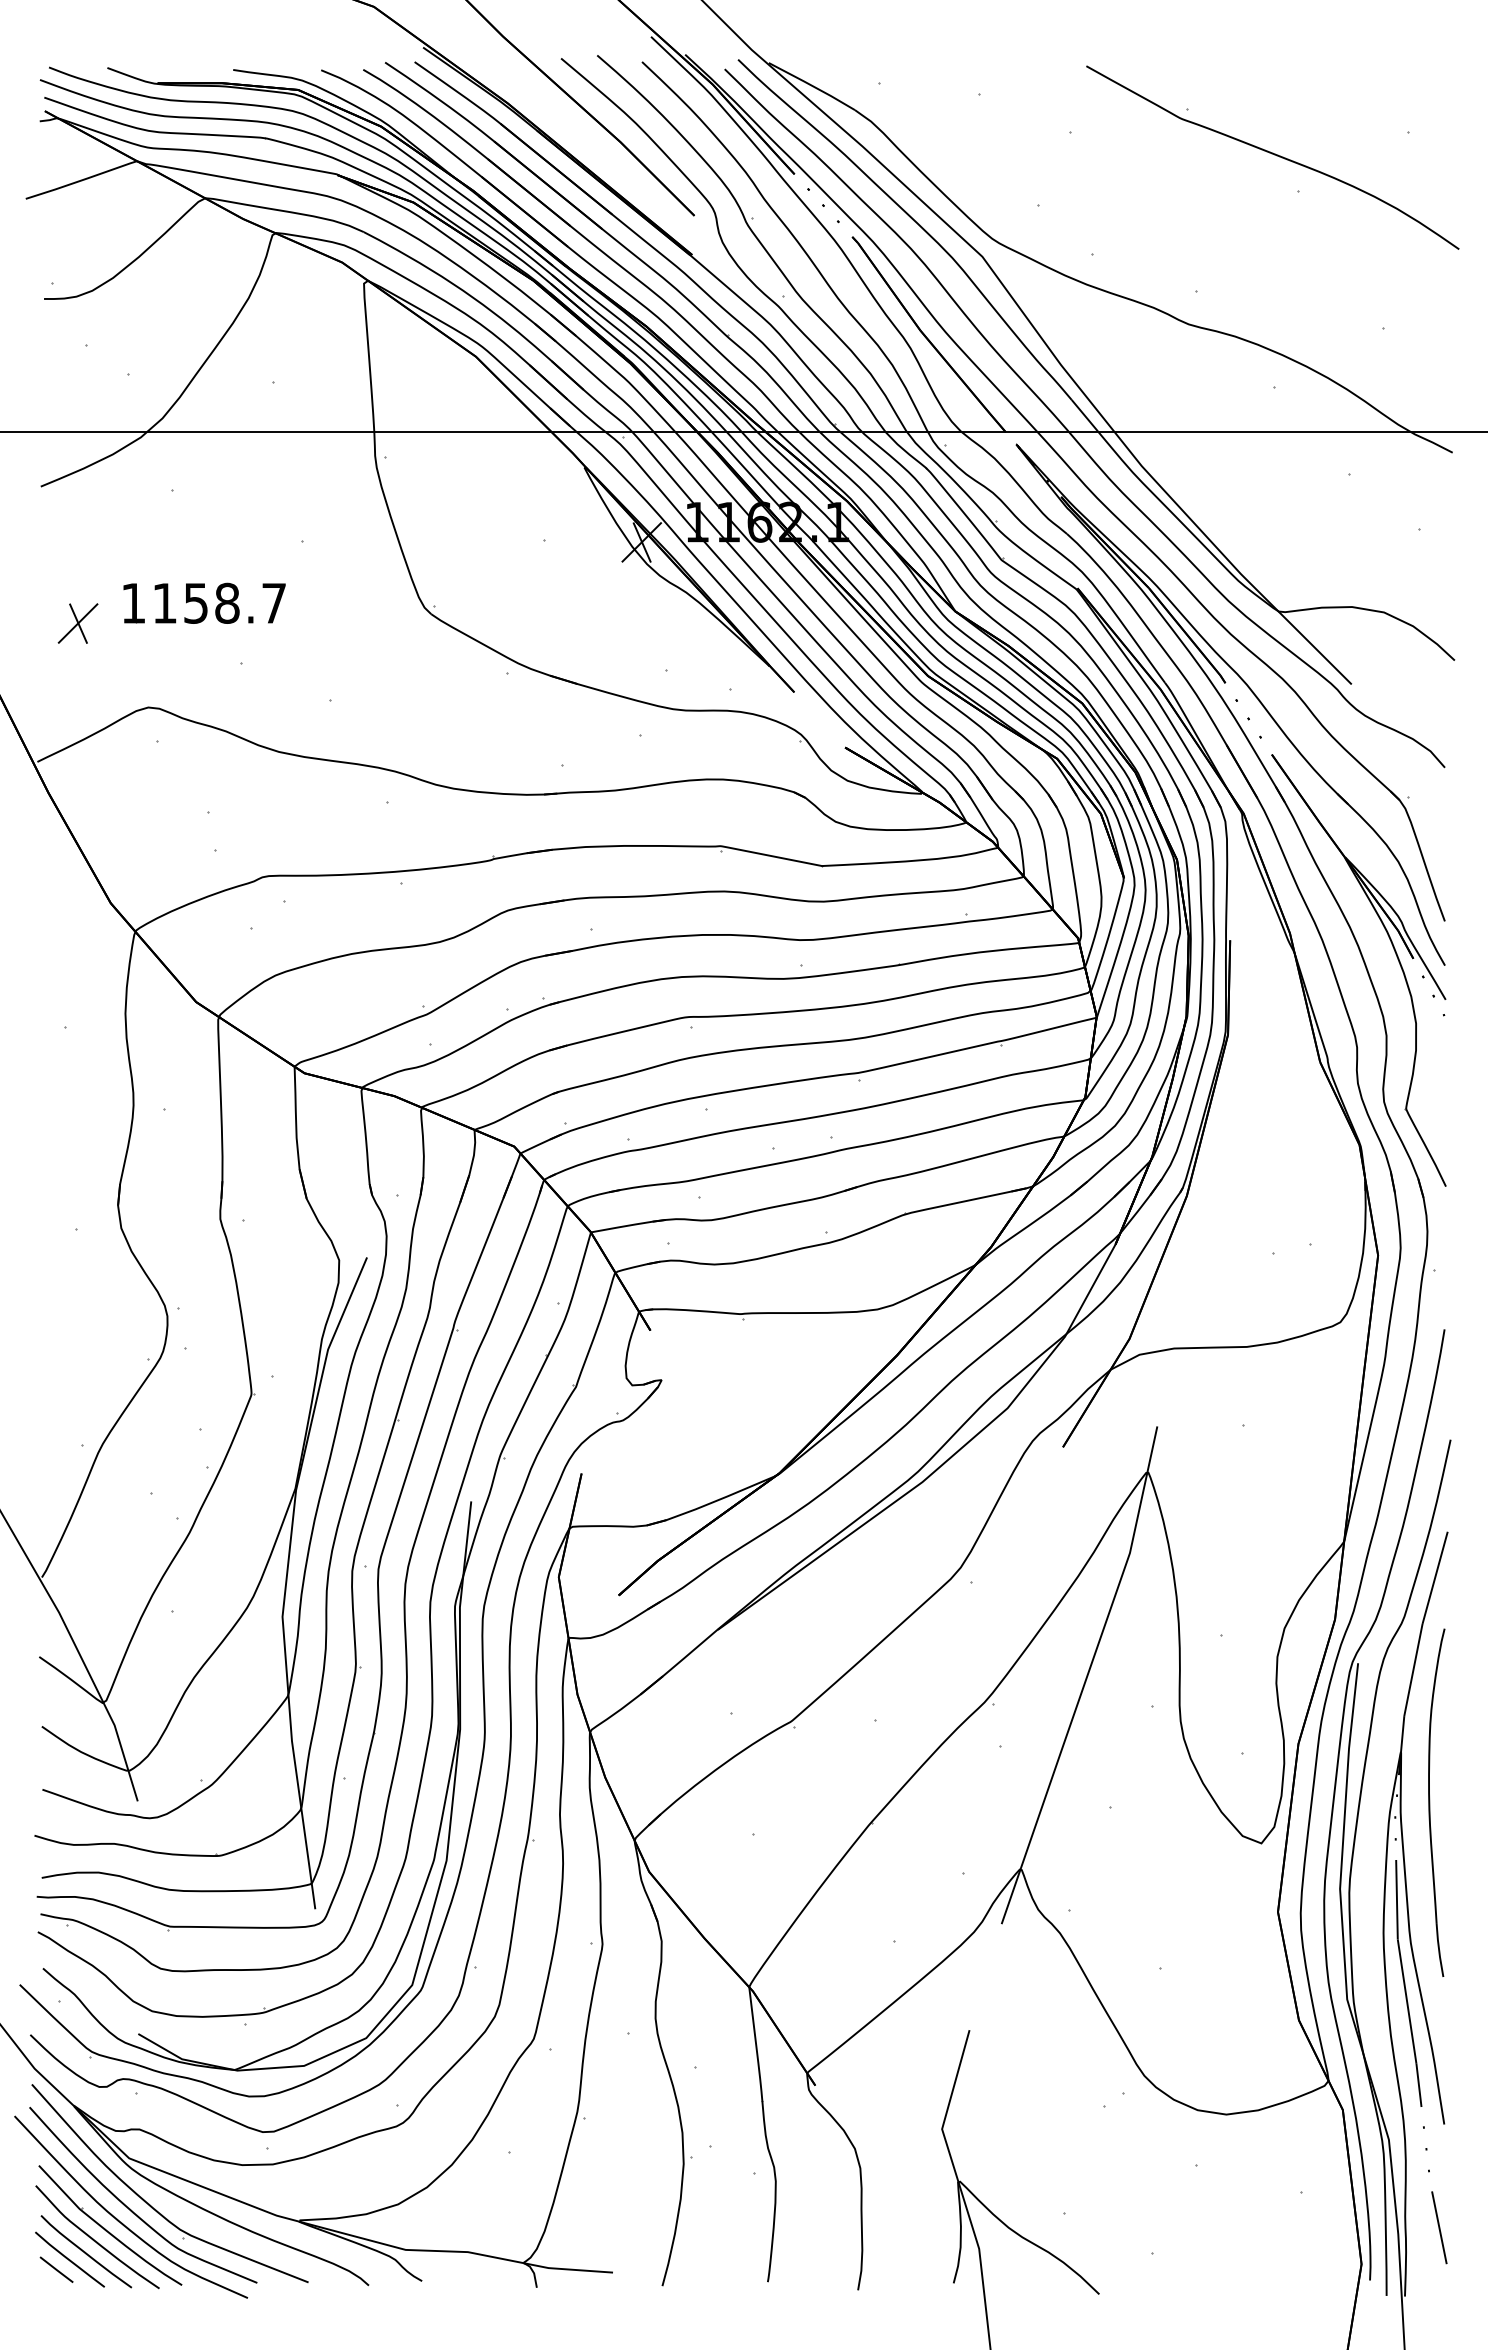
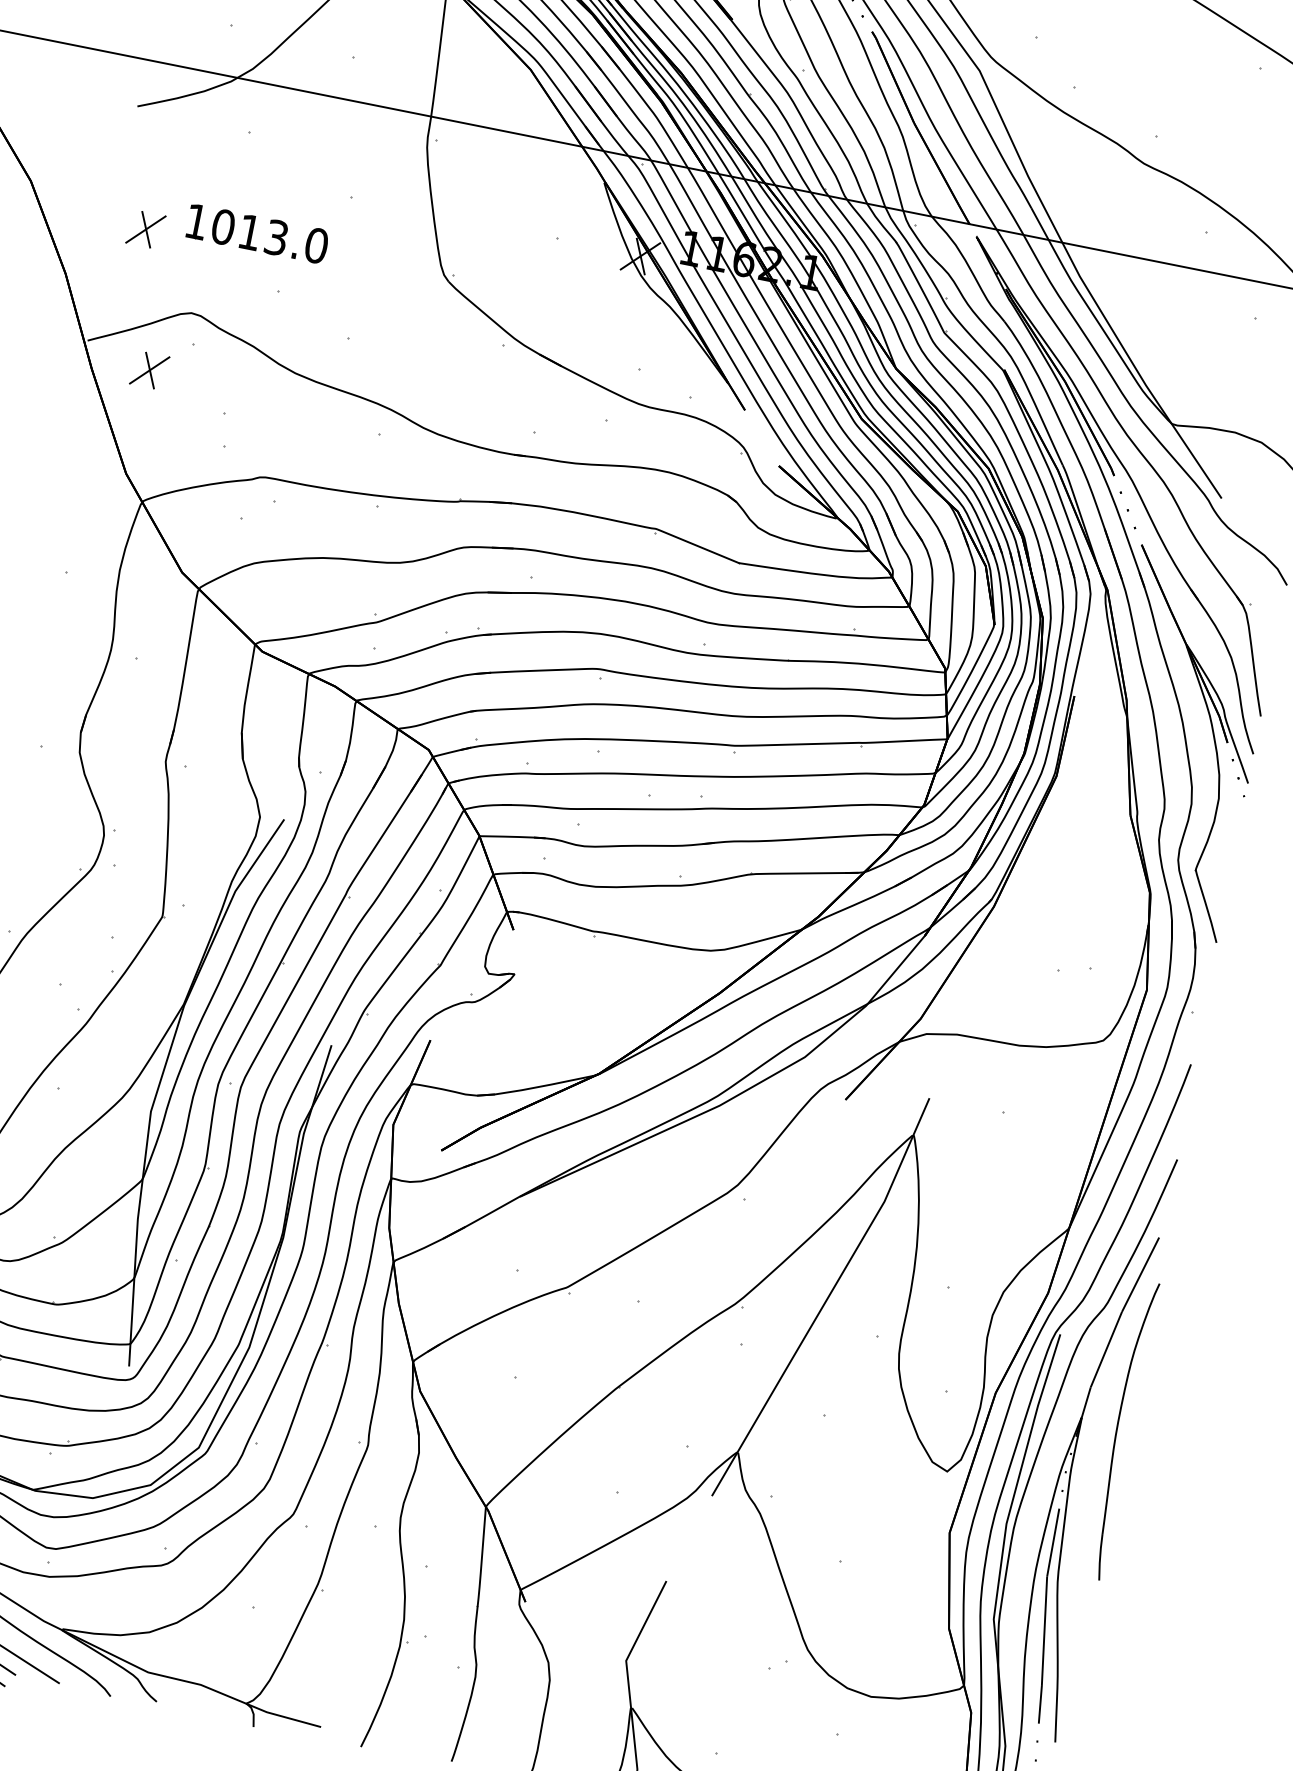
text: (219, 602) -> (270, 235), 1158.7 -> 1013.0
part: (113, 781) -> (149, 370), added
part: (1436, 1802) -> (1123, 1430), moved

